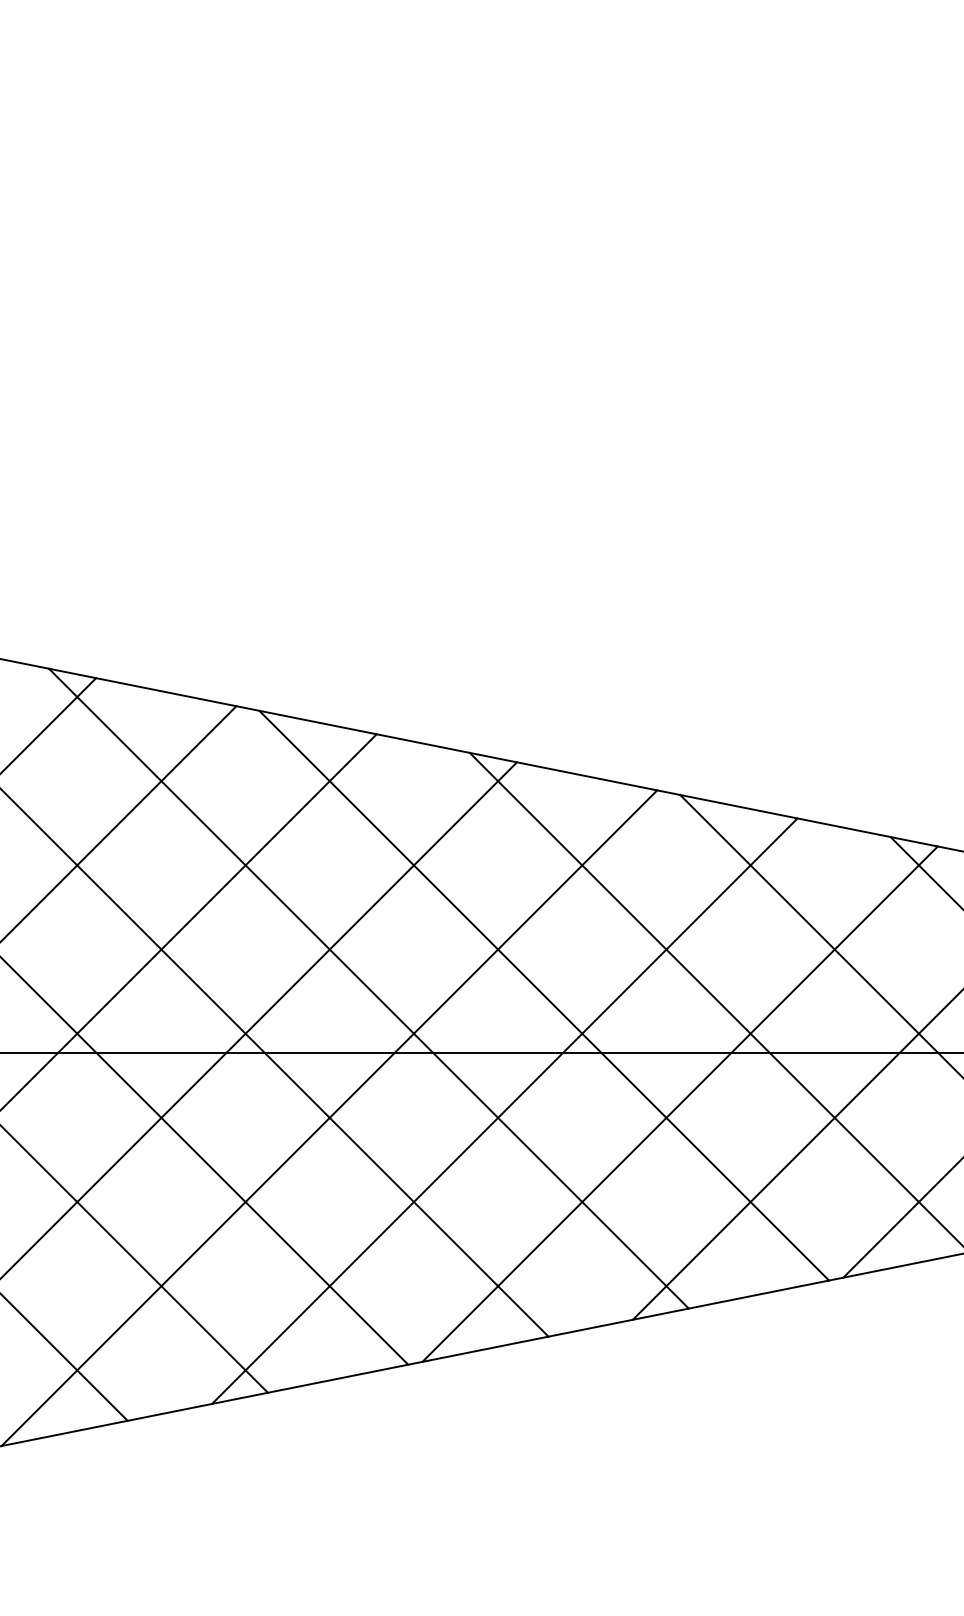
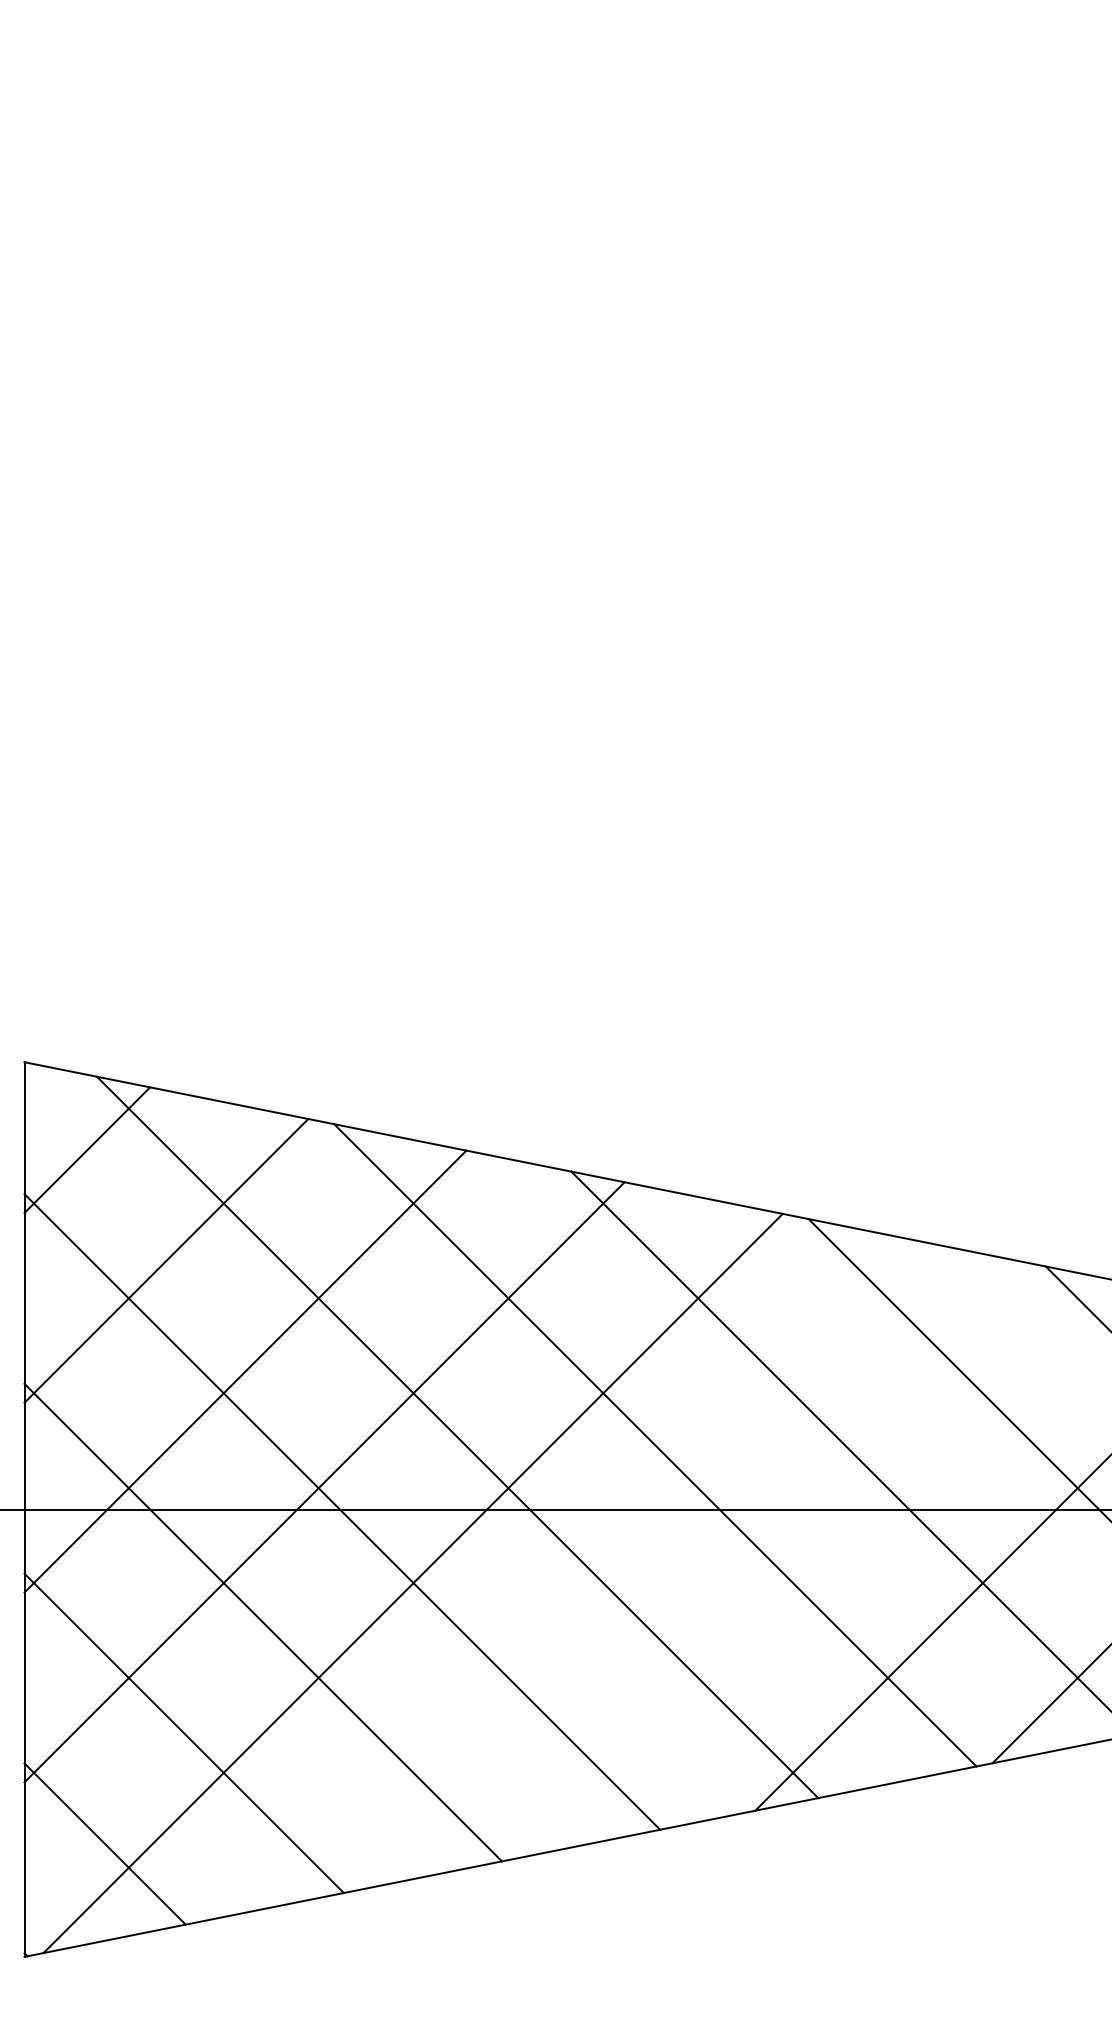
line: (680, 1104) -> (808, 1567), removed
line: (504, 1111) -> (610, 1575), removed

